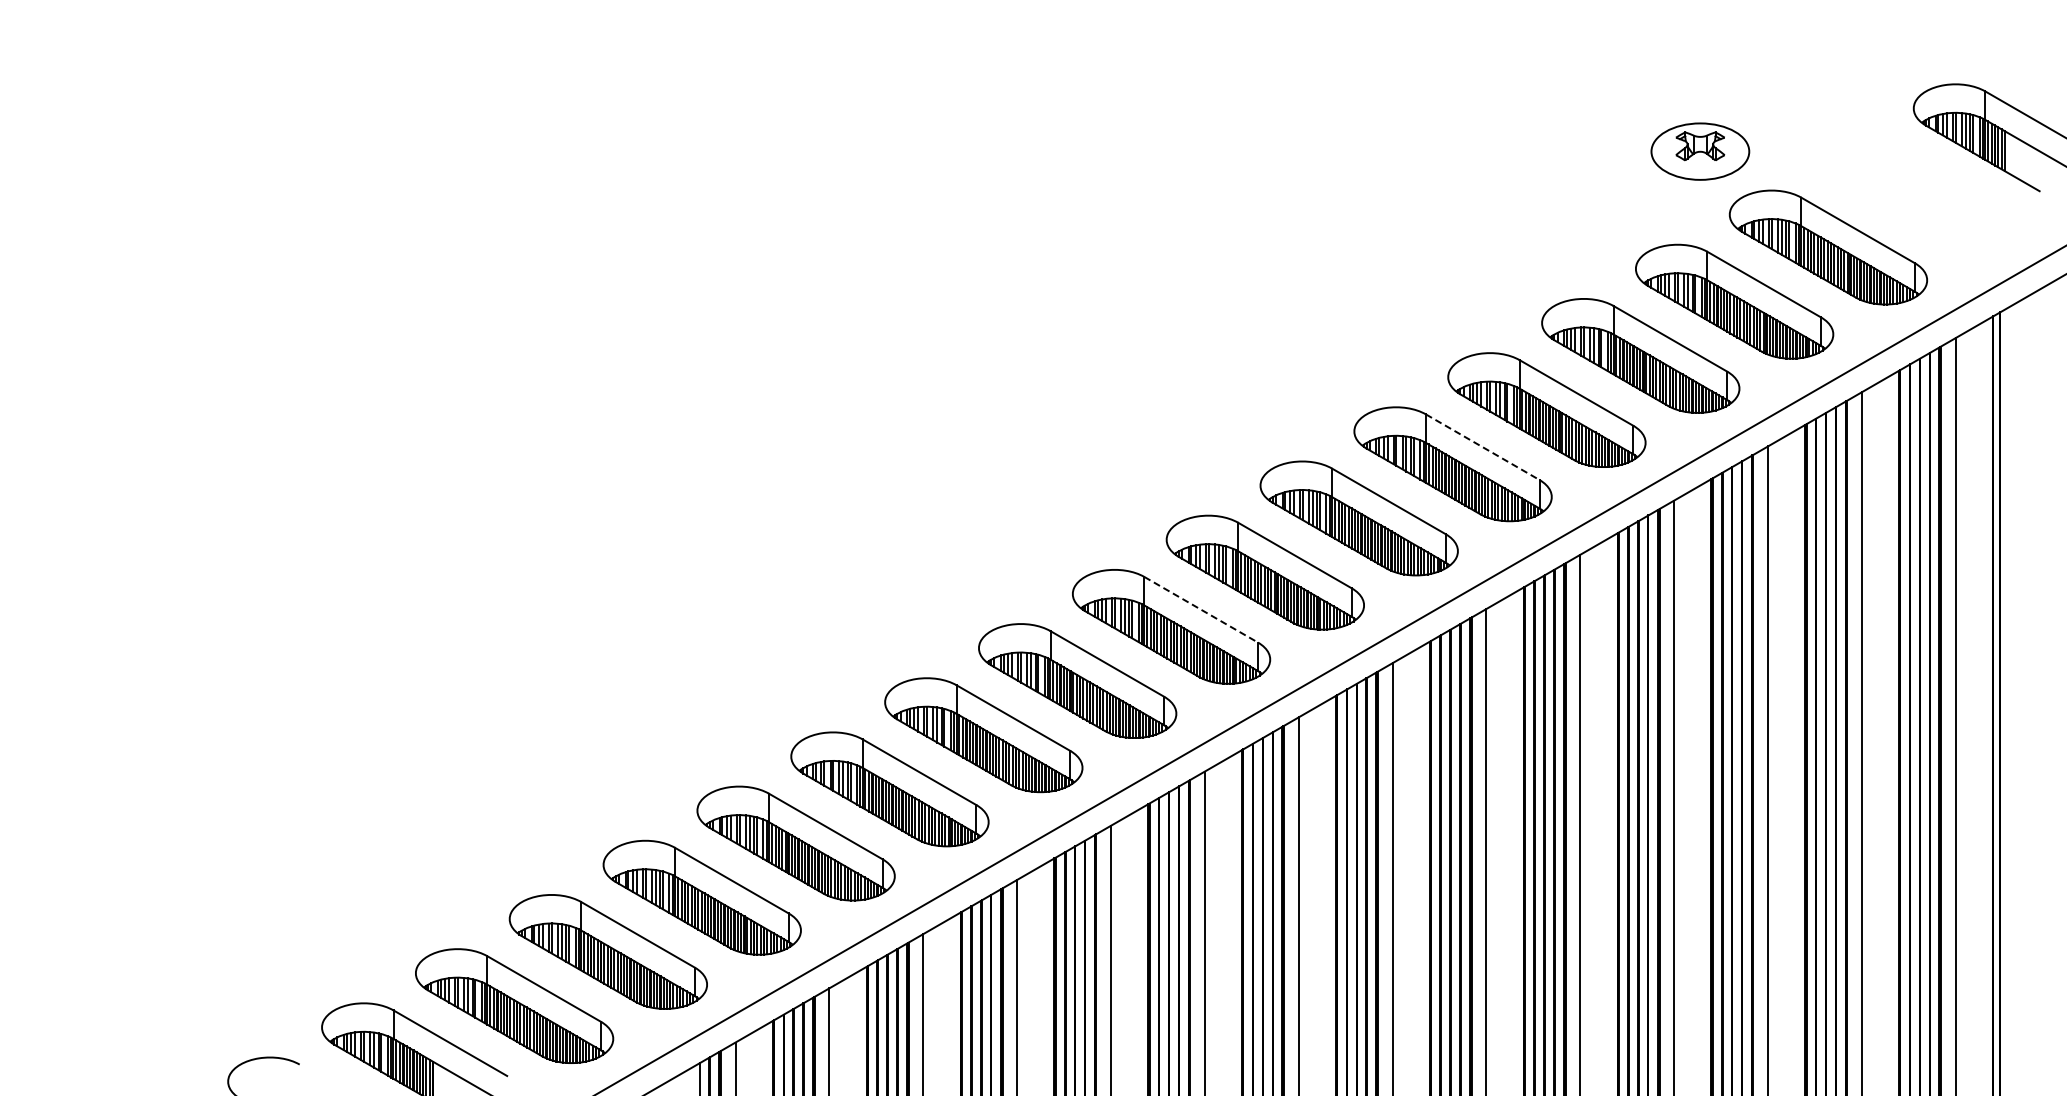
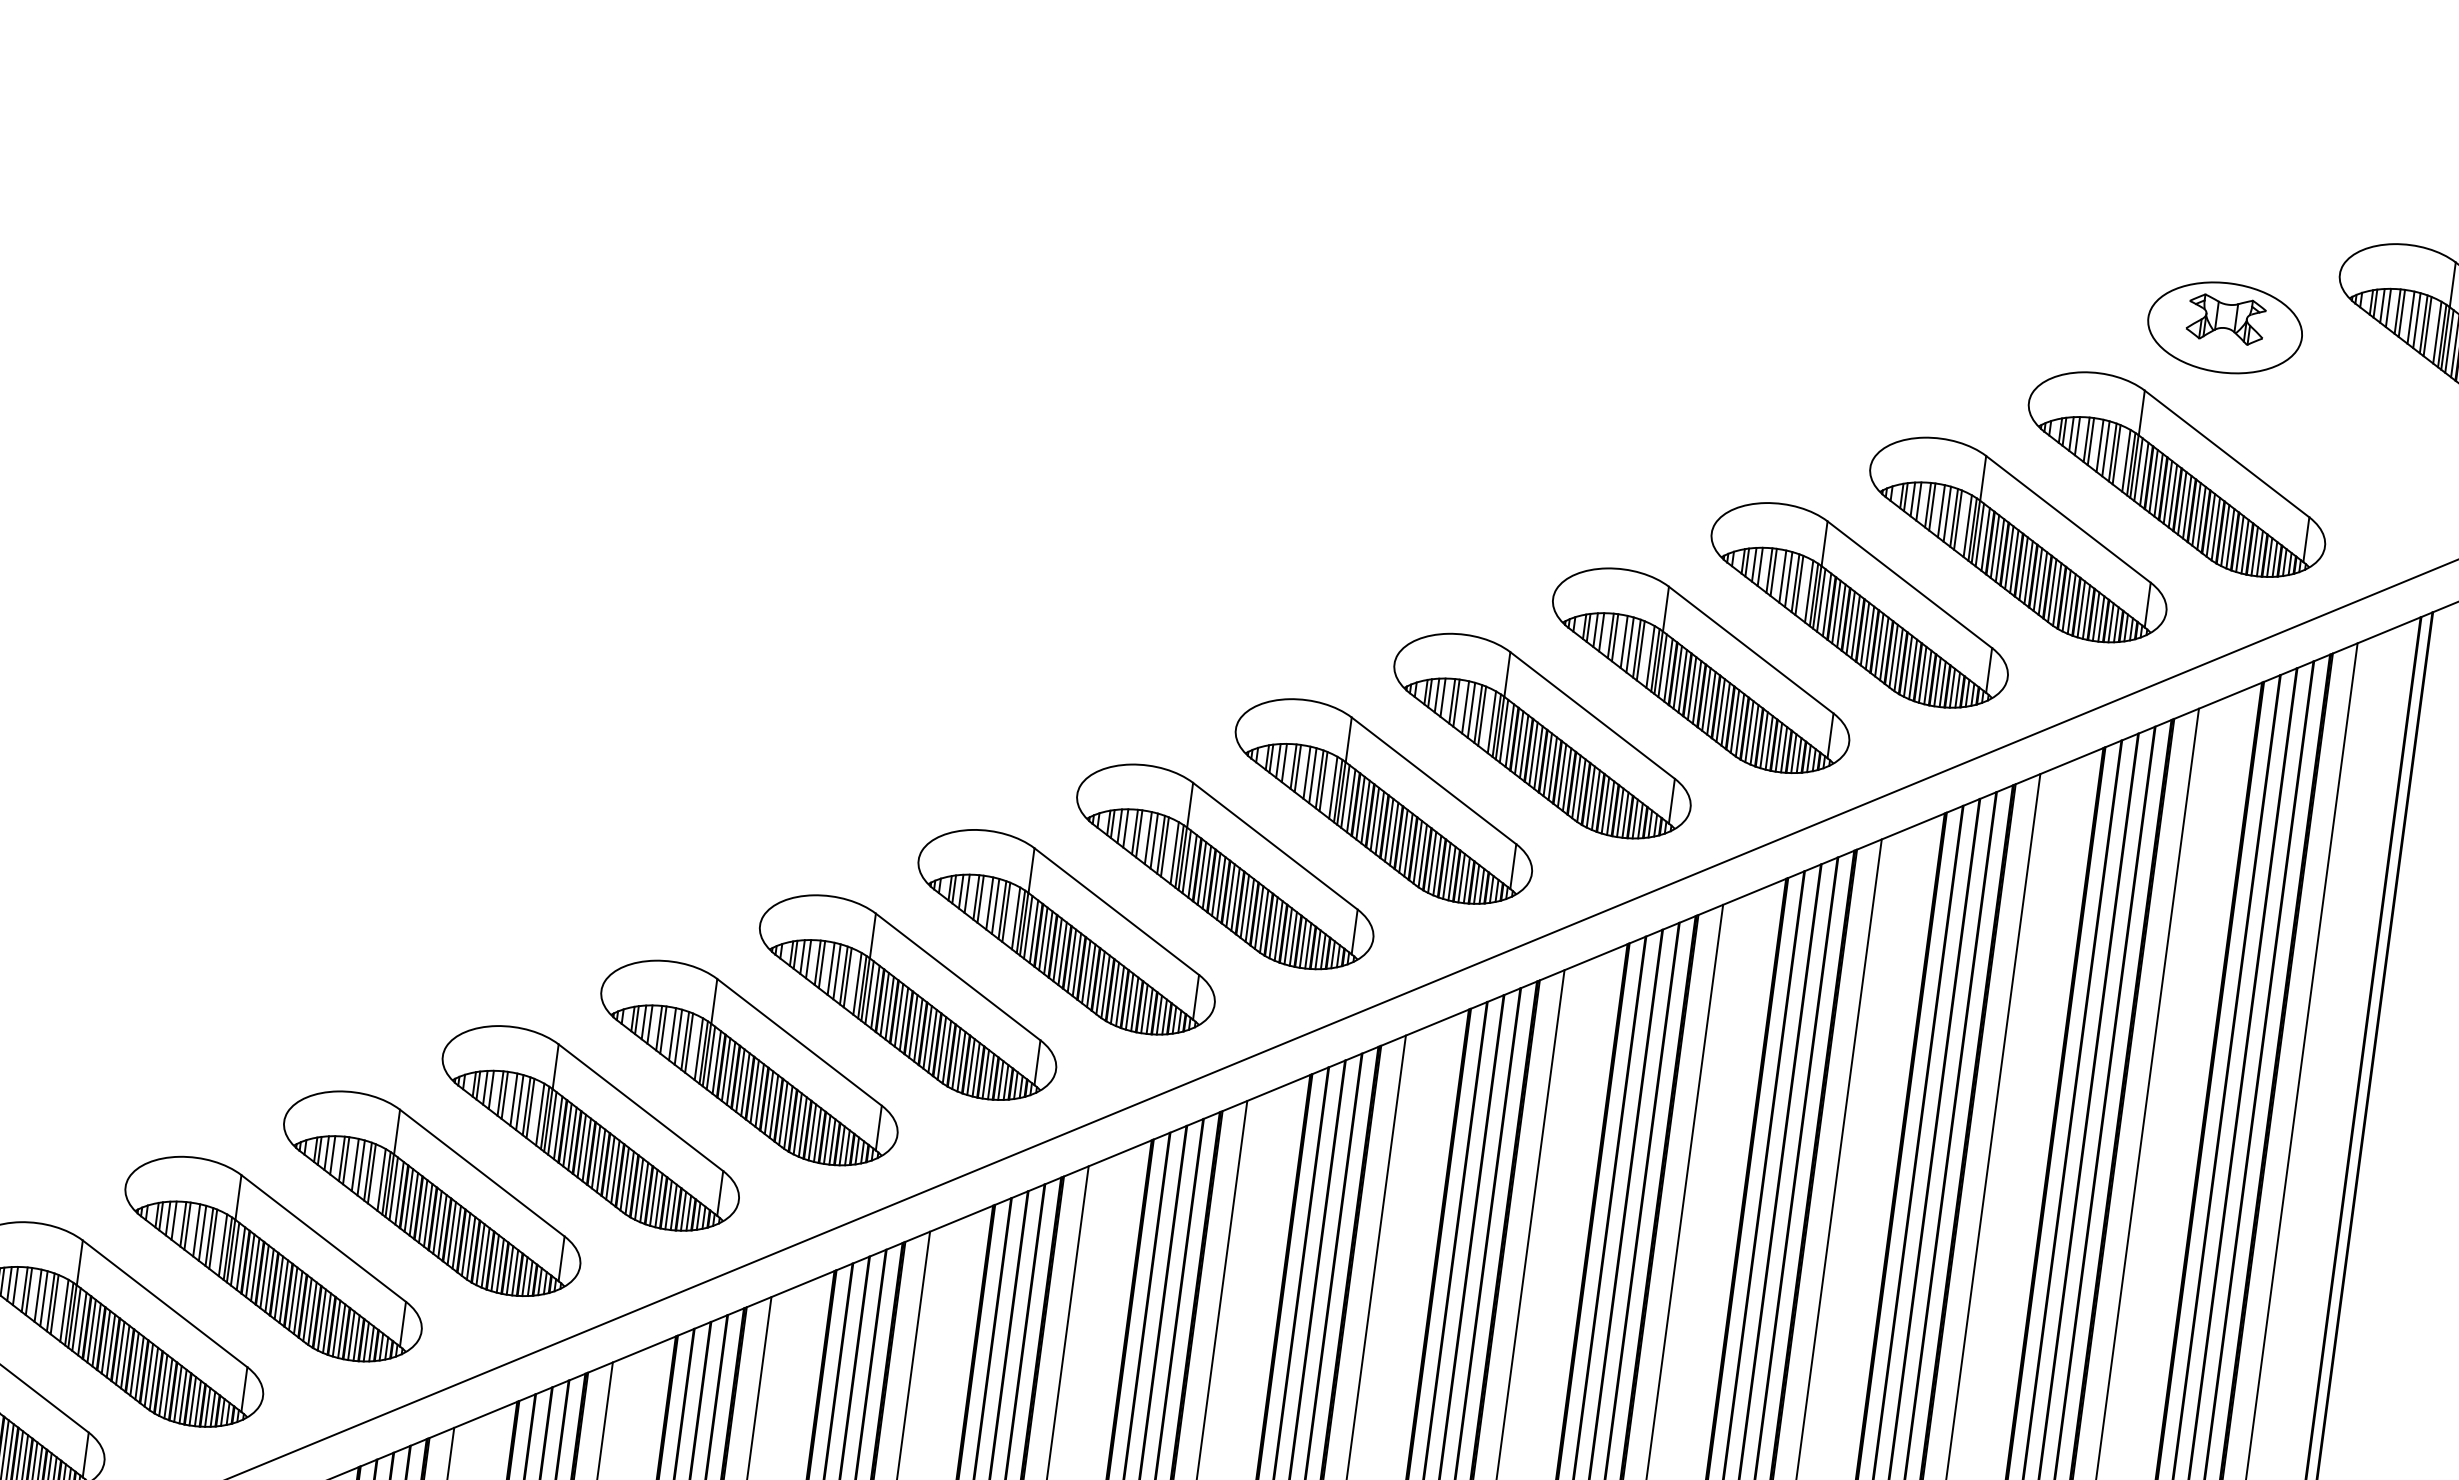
part: (1700, 151) -> (2225, 327), moved
line: (1482, 447) -> (1592, 715), dashed -> solid
line: (1201, 609) -> (1117, 911), dashed -> solid

